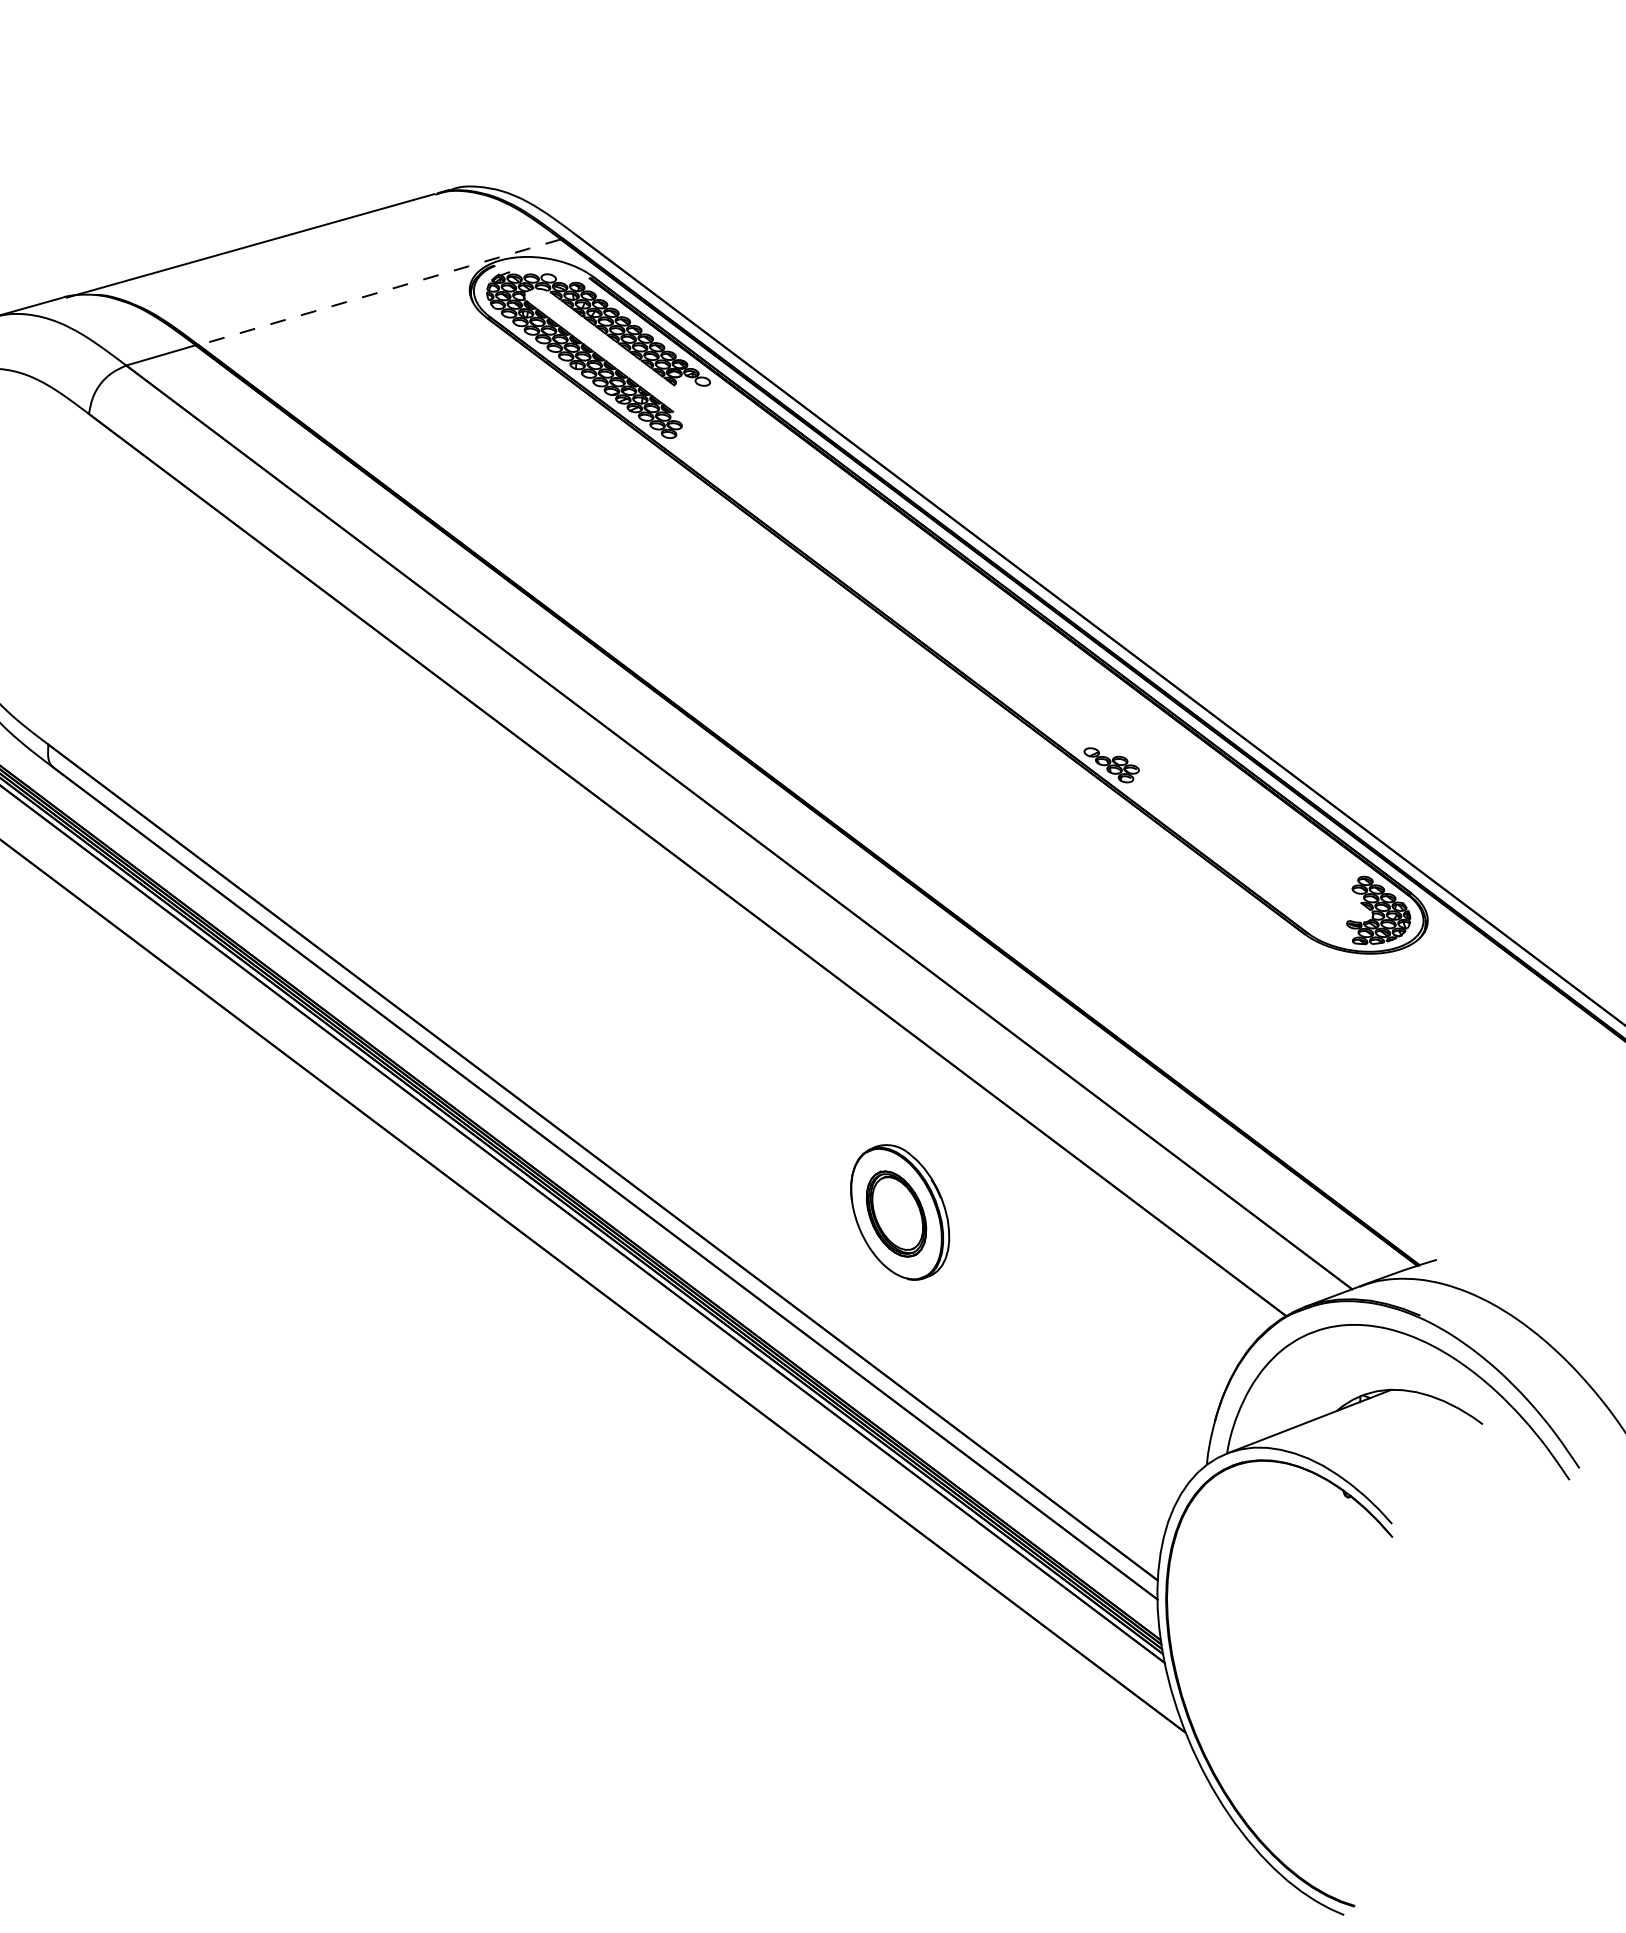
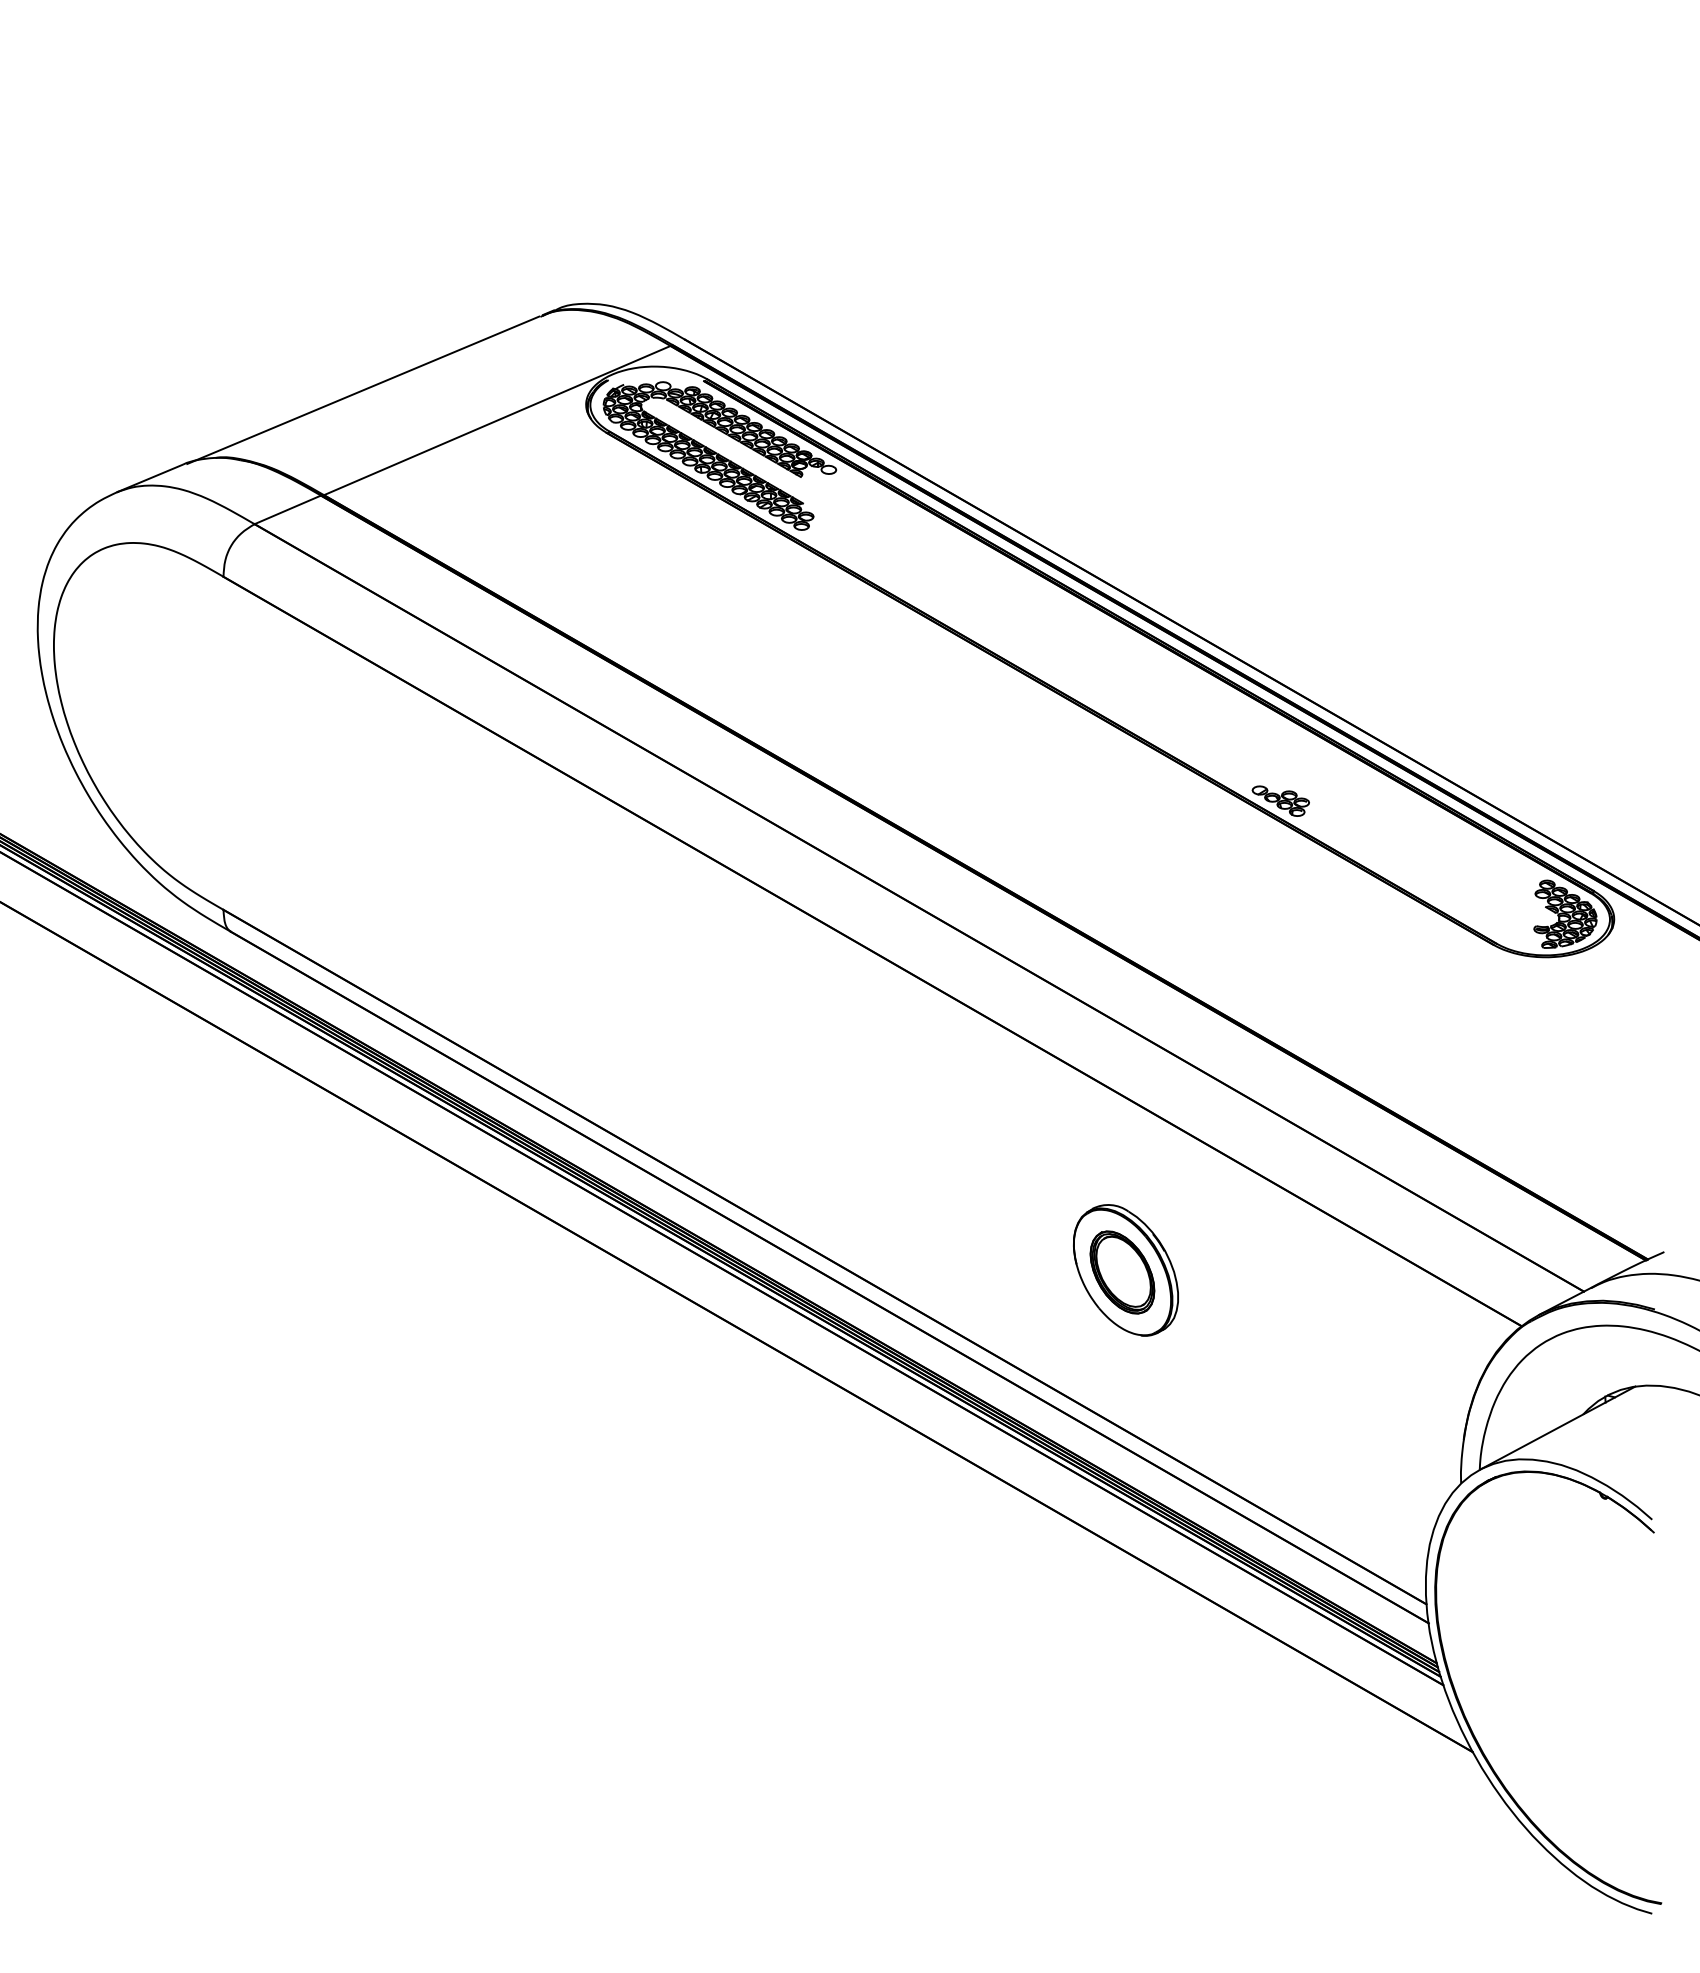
line: (380, 292) -> (497, 420), dashed -> solid

